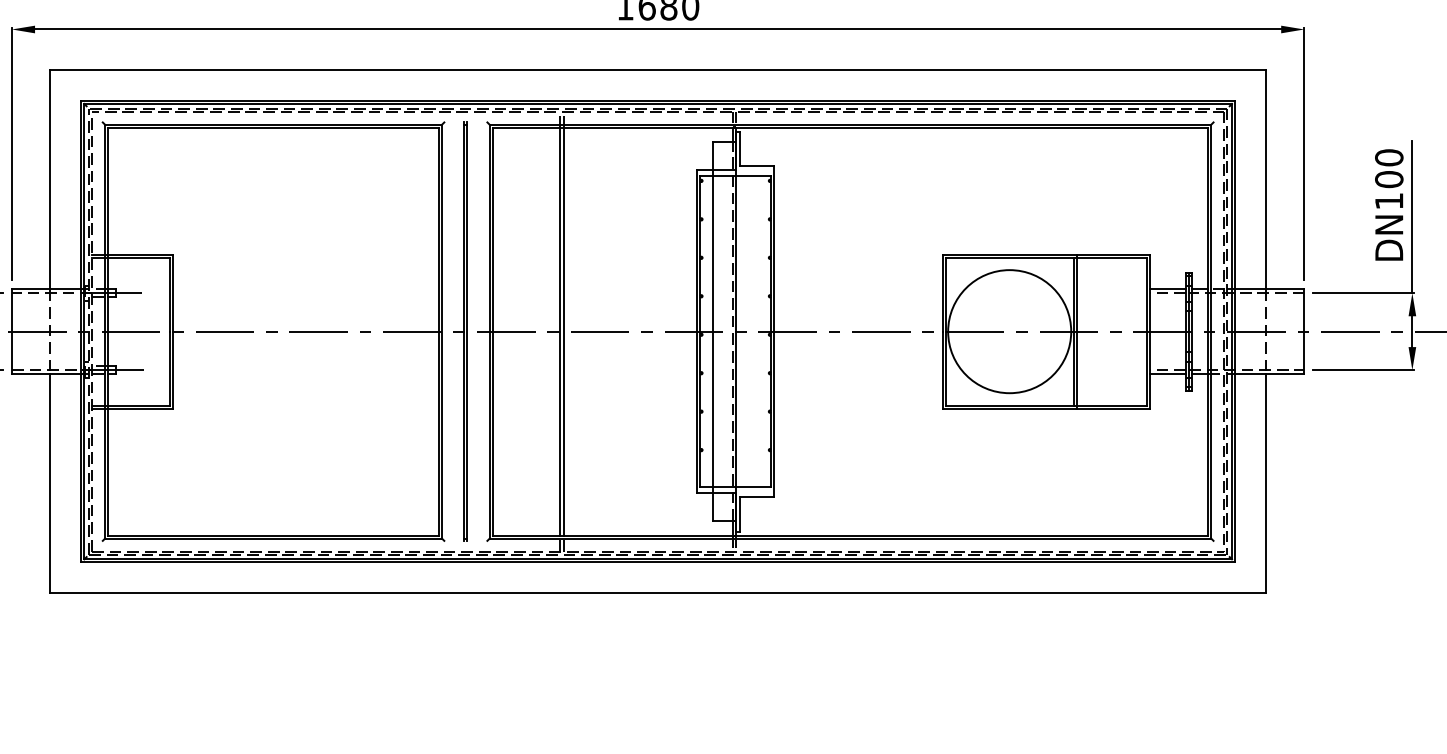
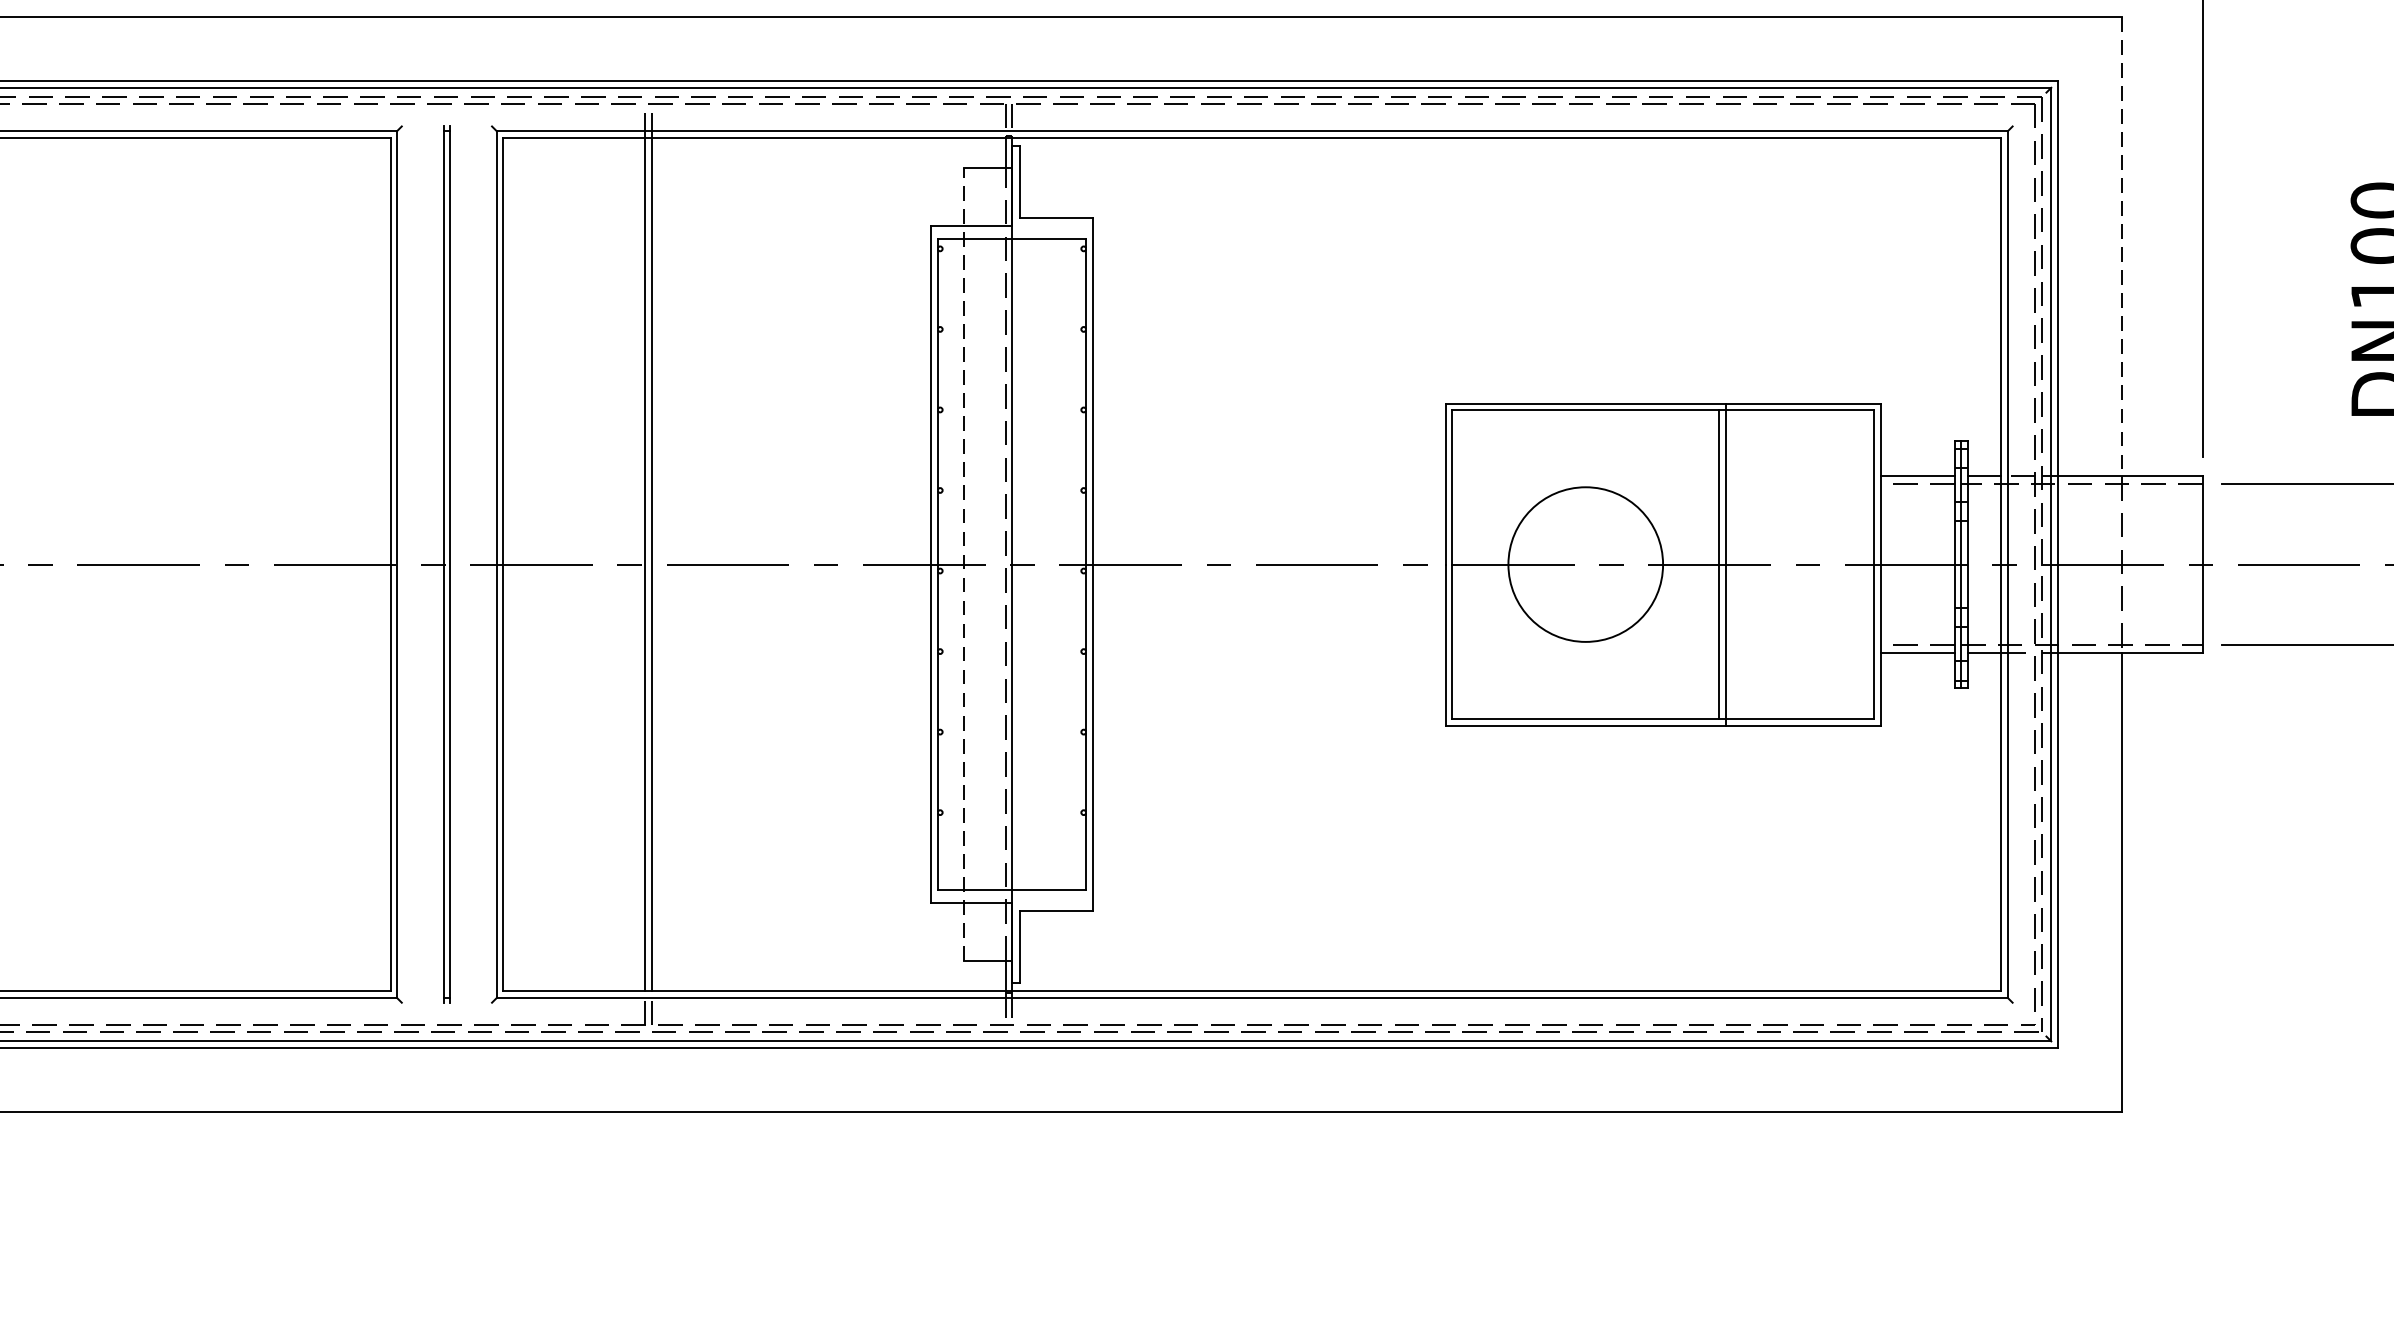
line: (1265, 179) -> (2121, 245), solid -> dashed
line: (712, 331) -> (963, 564), solid -> dashed
circle: (1009, 331) -> (1585, 564), size x0.6

